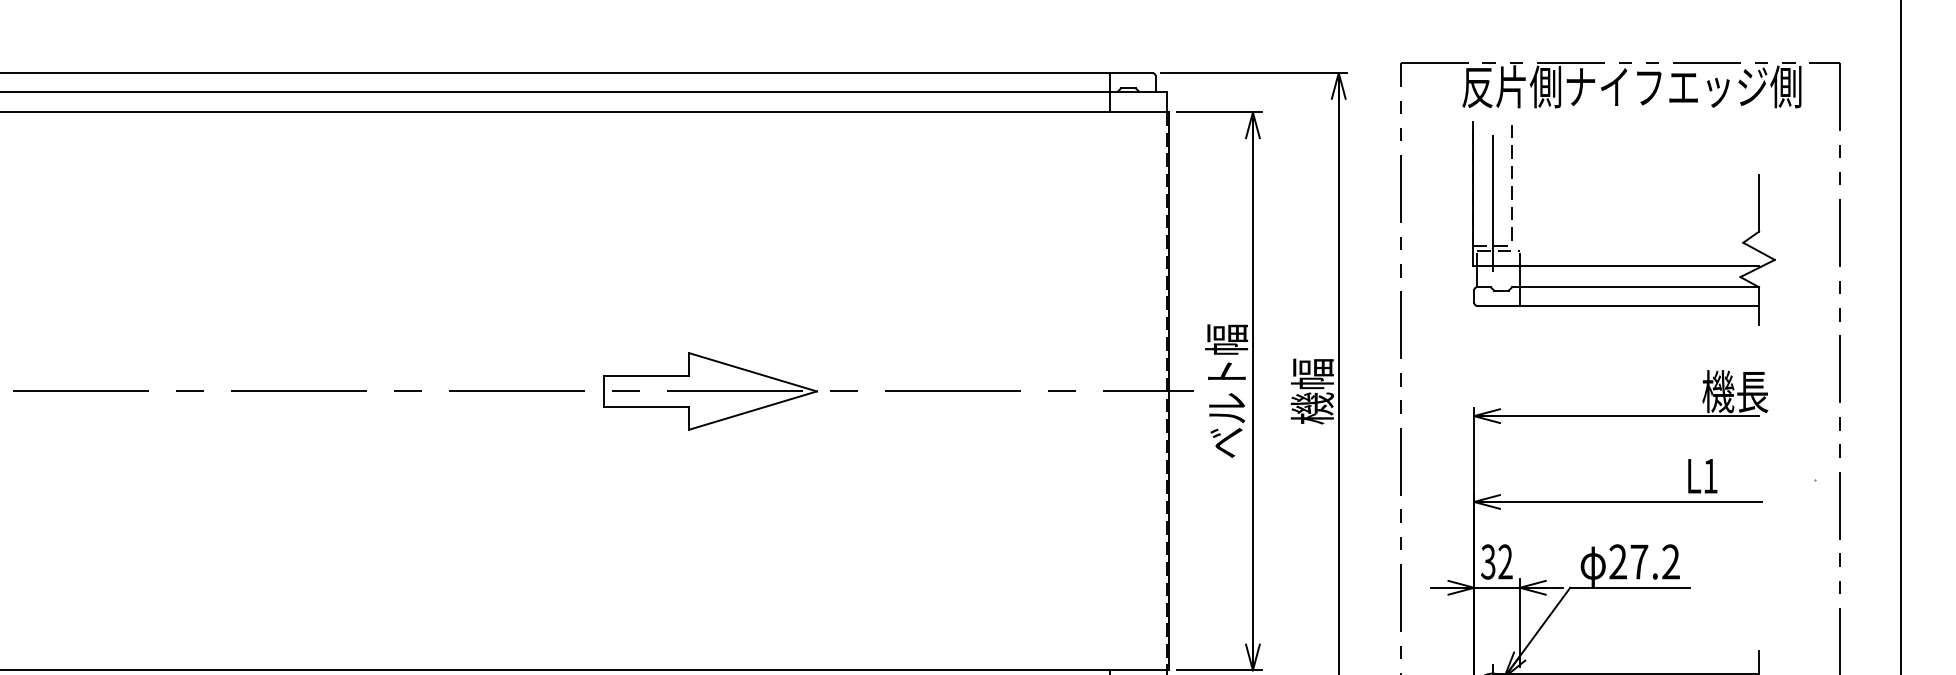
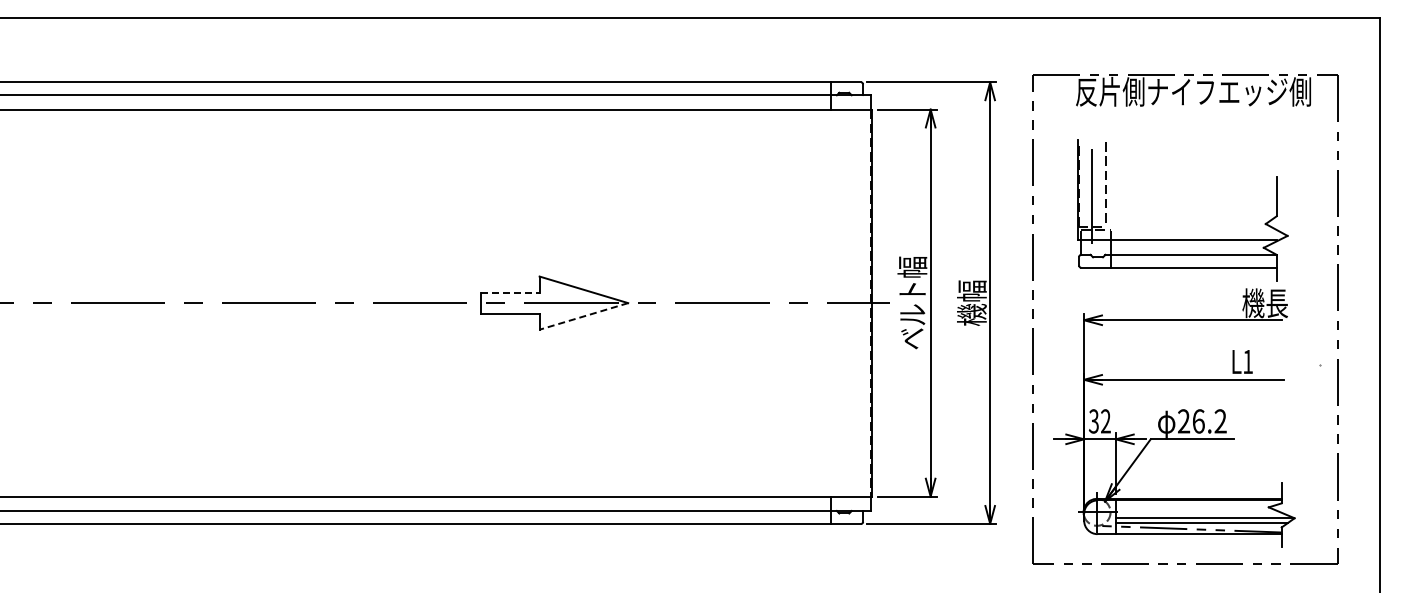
part: (1623, 265) -> (1182, 239), moved
line: (647, 376) -> (510, 292), solid -> dashed
line: (752, 410) -> (583, 316), solid -> dashed
text: (1639, 562) -> (1198, 421), 27.2 -> 26.2

